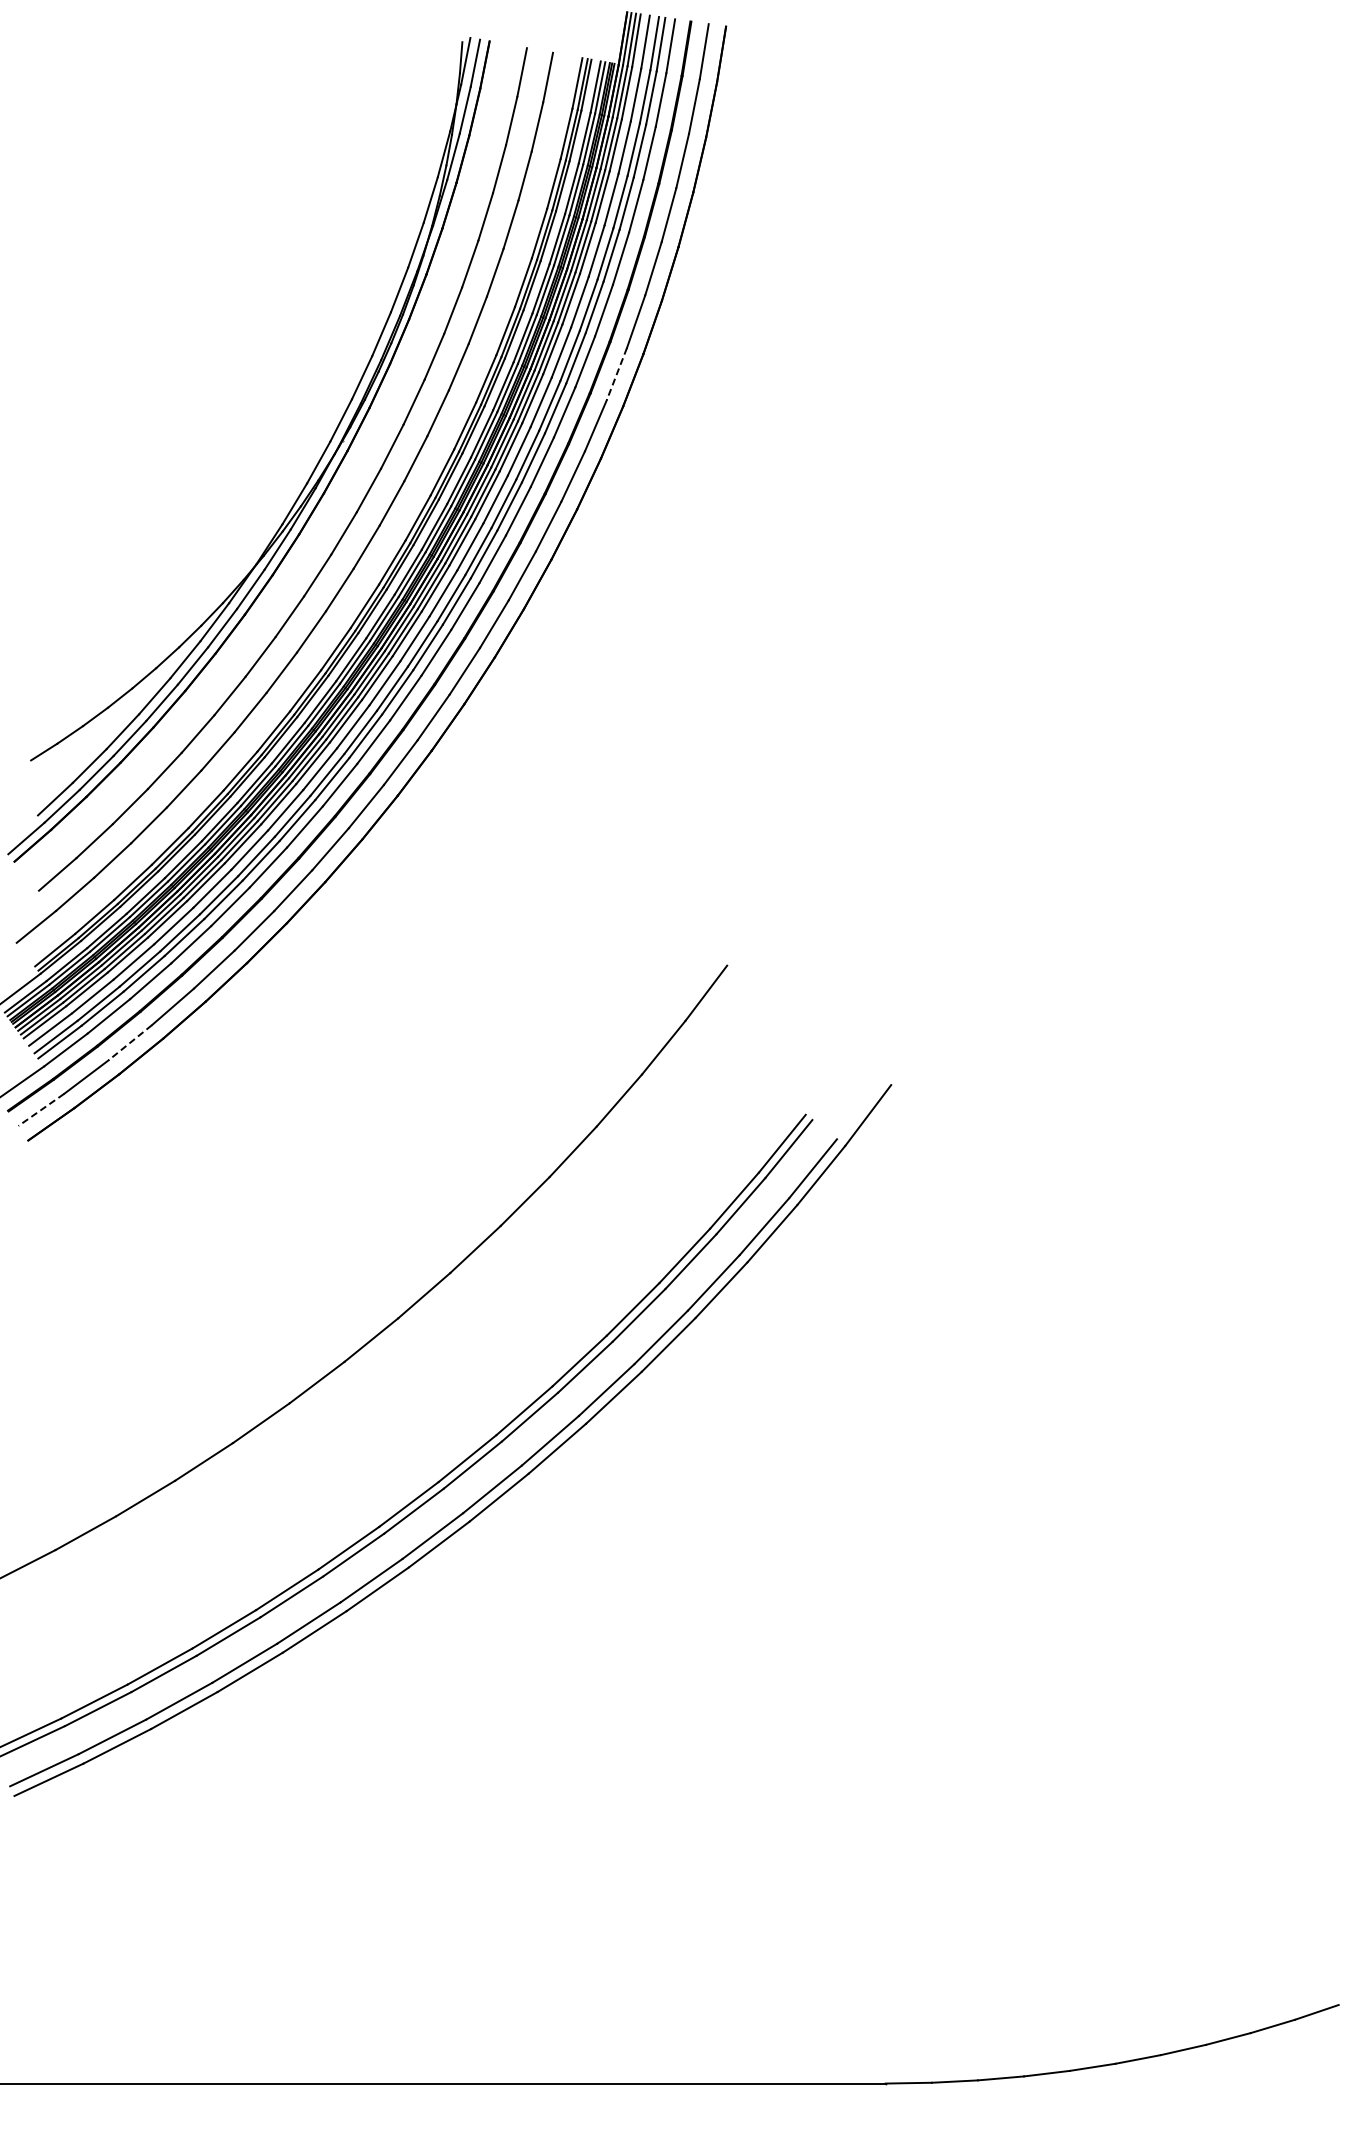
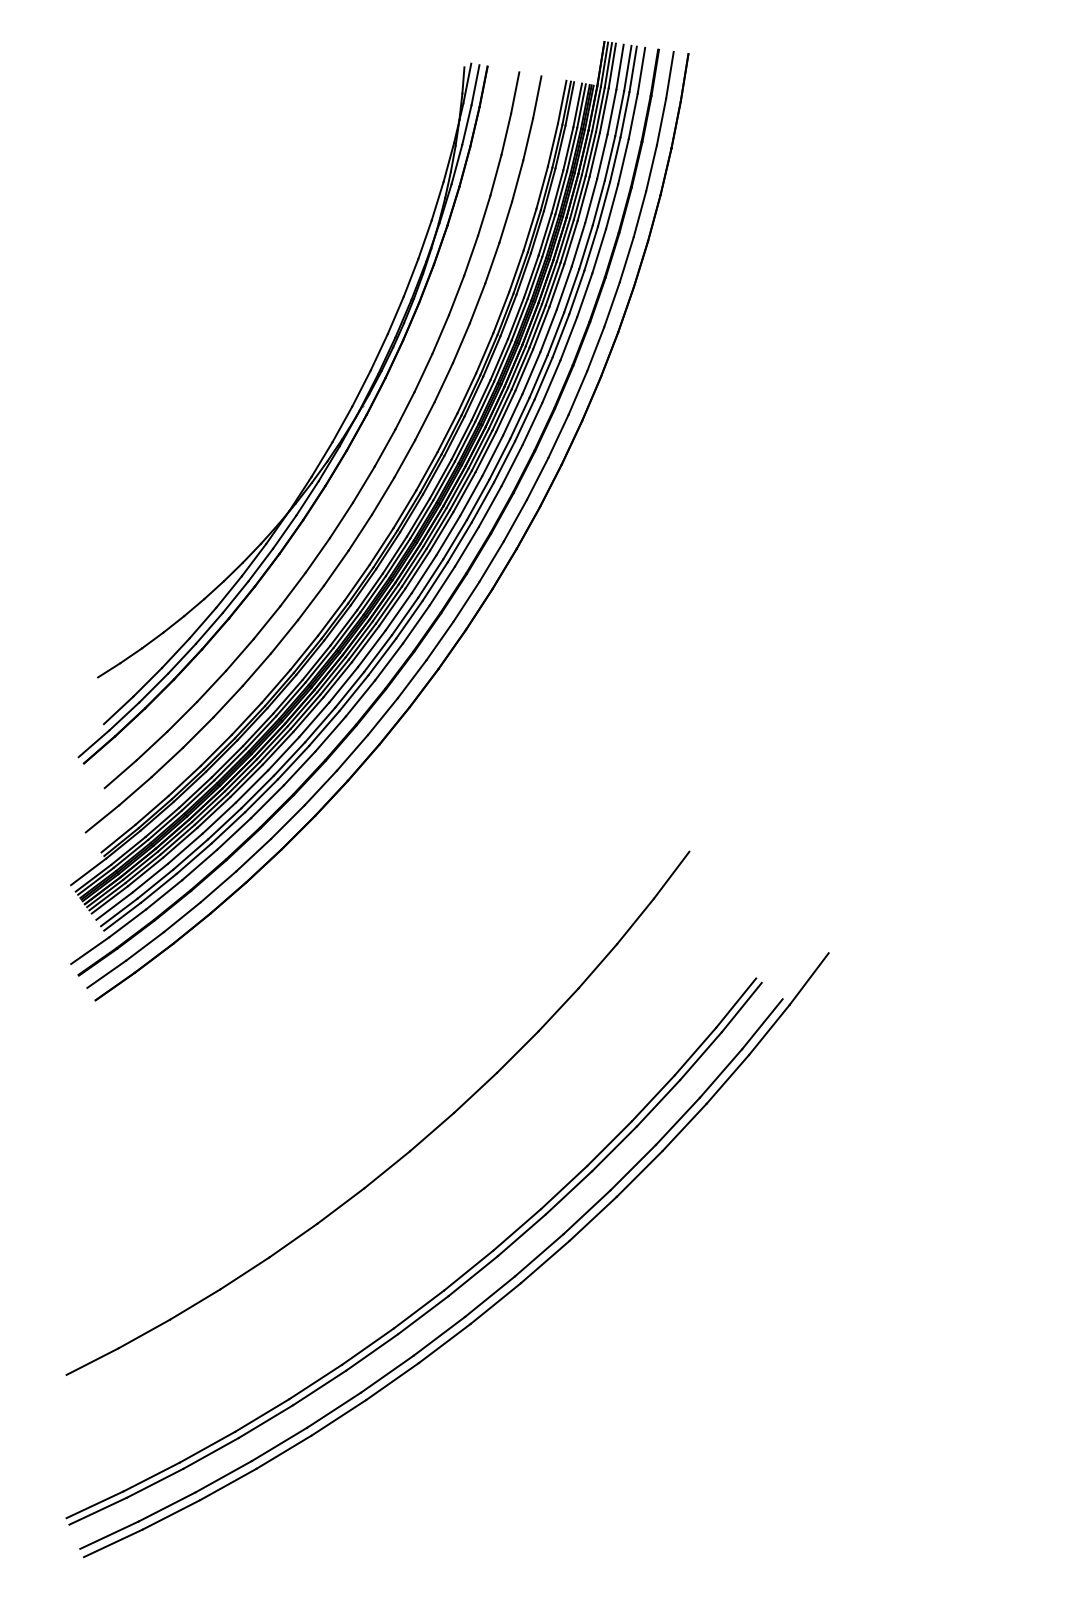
line: (616, 374) -> (595, 349), dashed -> solid
line: (130, 1042) -> (182, 917), dashed -> solid
line: (41, 1109) -> (106, 973), dashed -> solid

